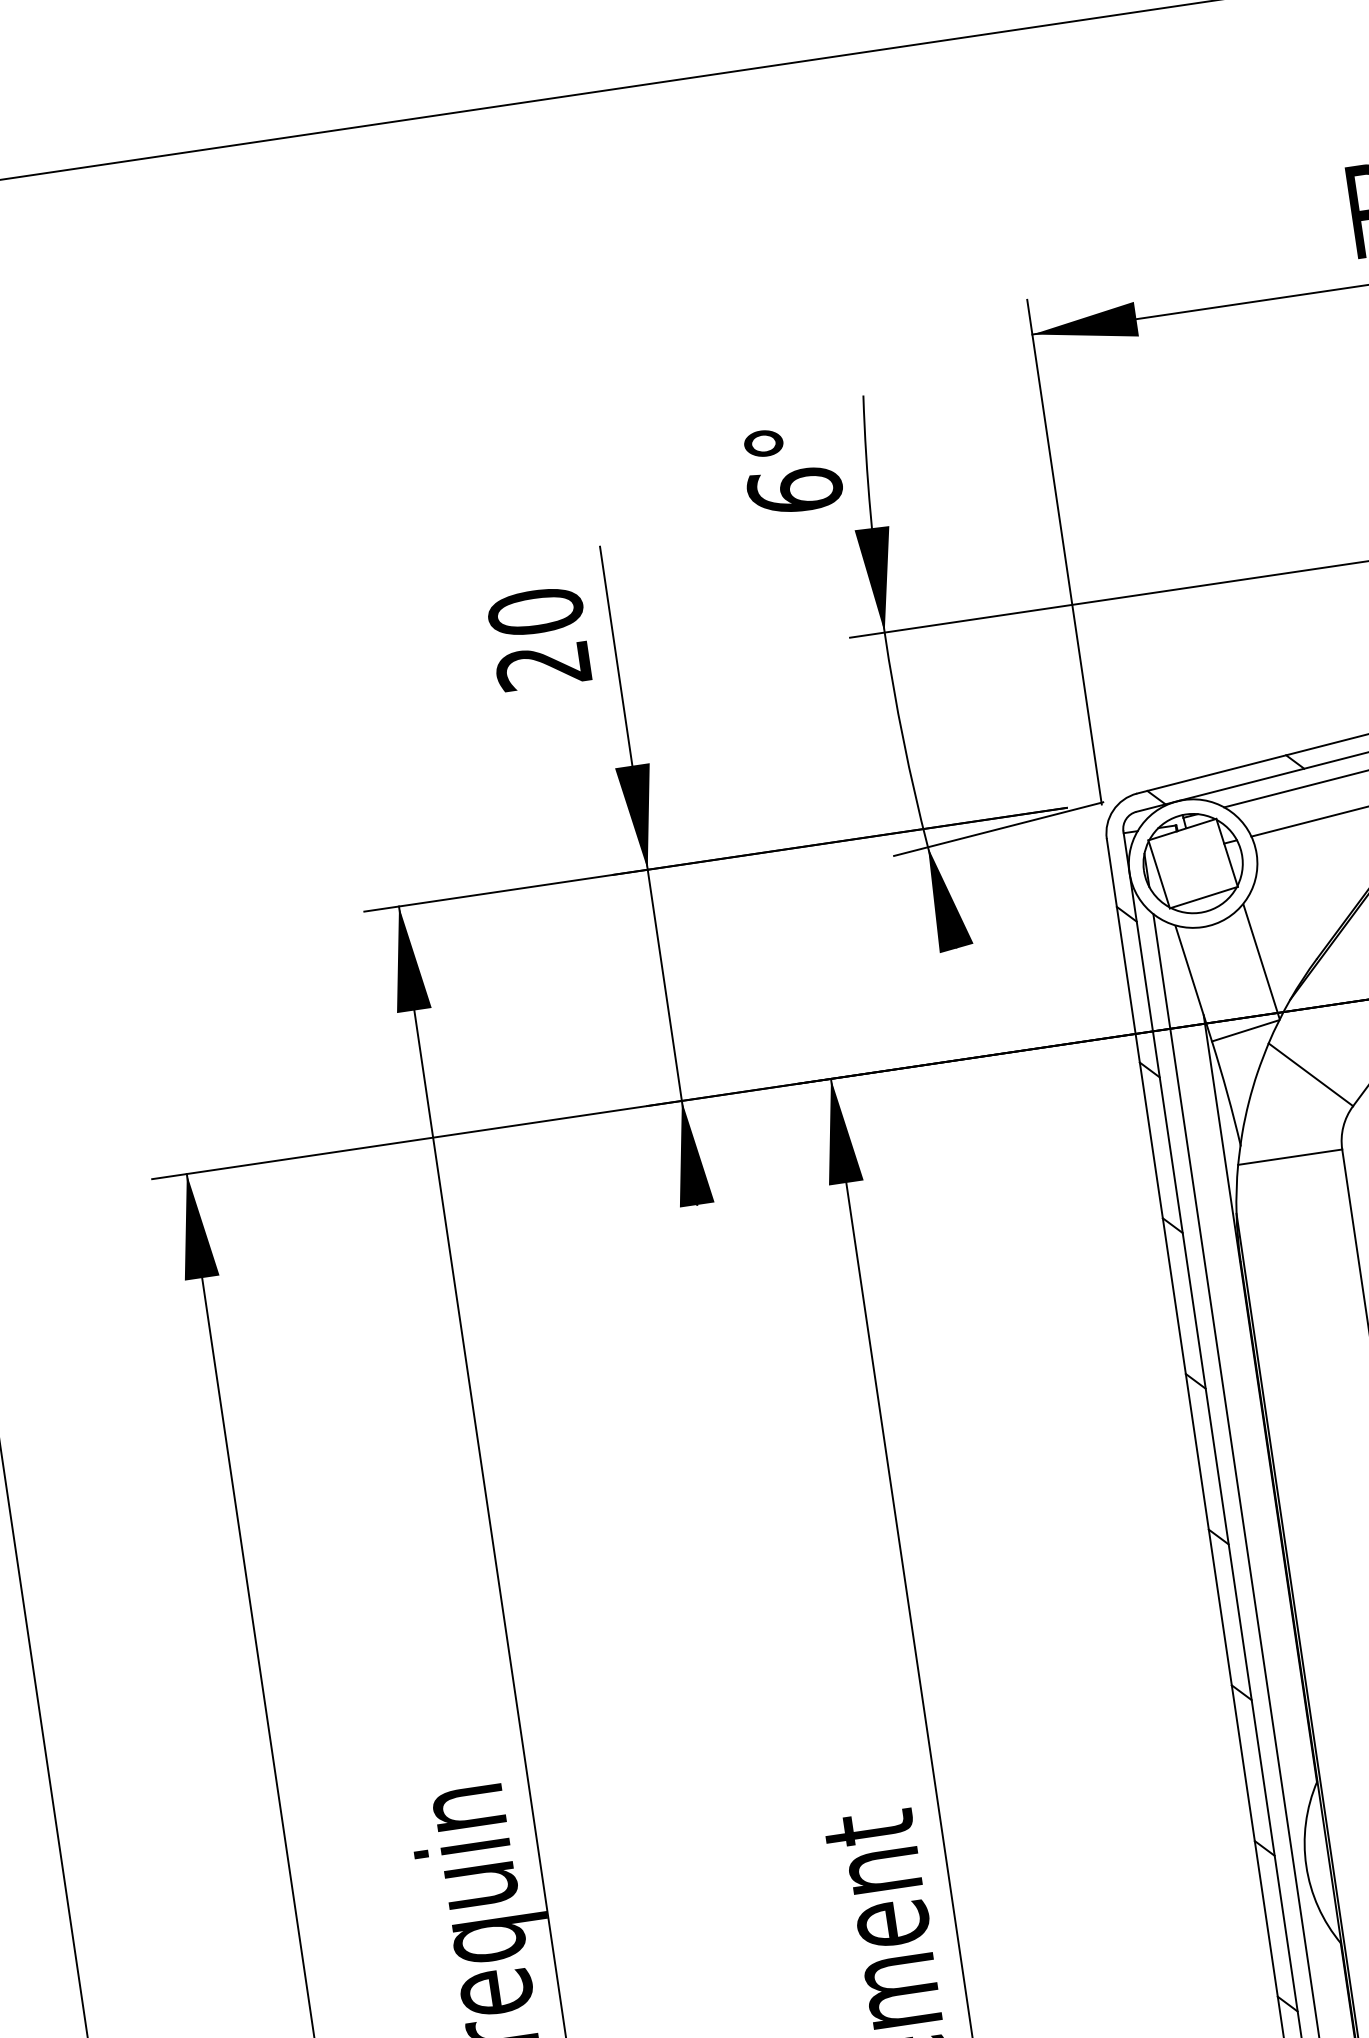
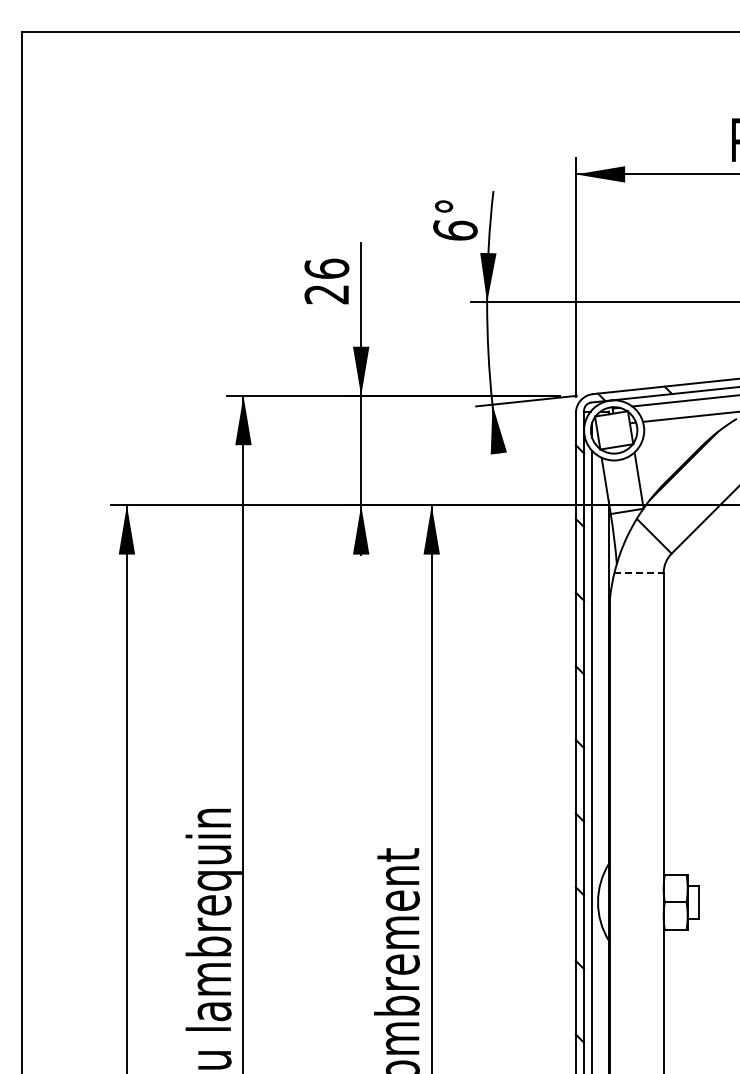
text: (534, 611) -> (326, 268), 20 -> 26
line: (1291, 1156) -> (639, 572), solid -> dashed

